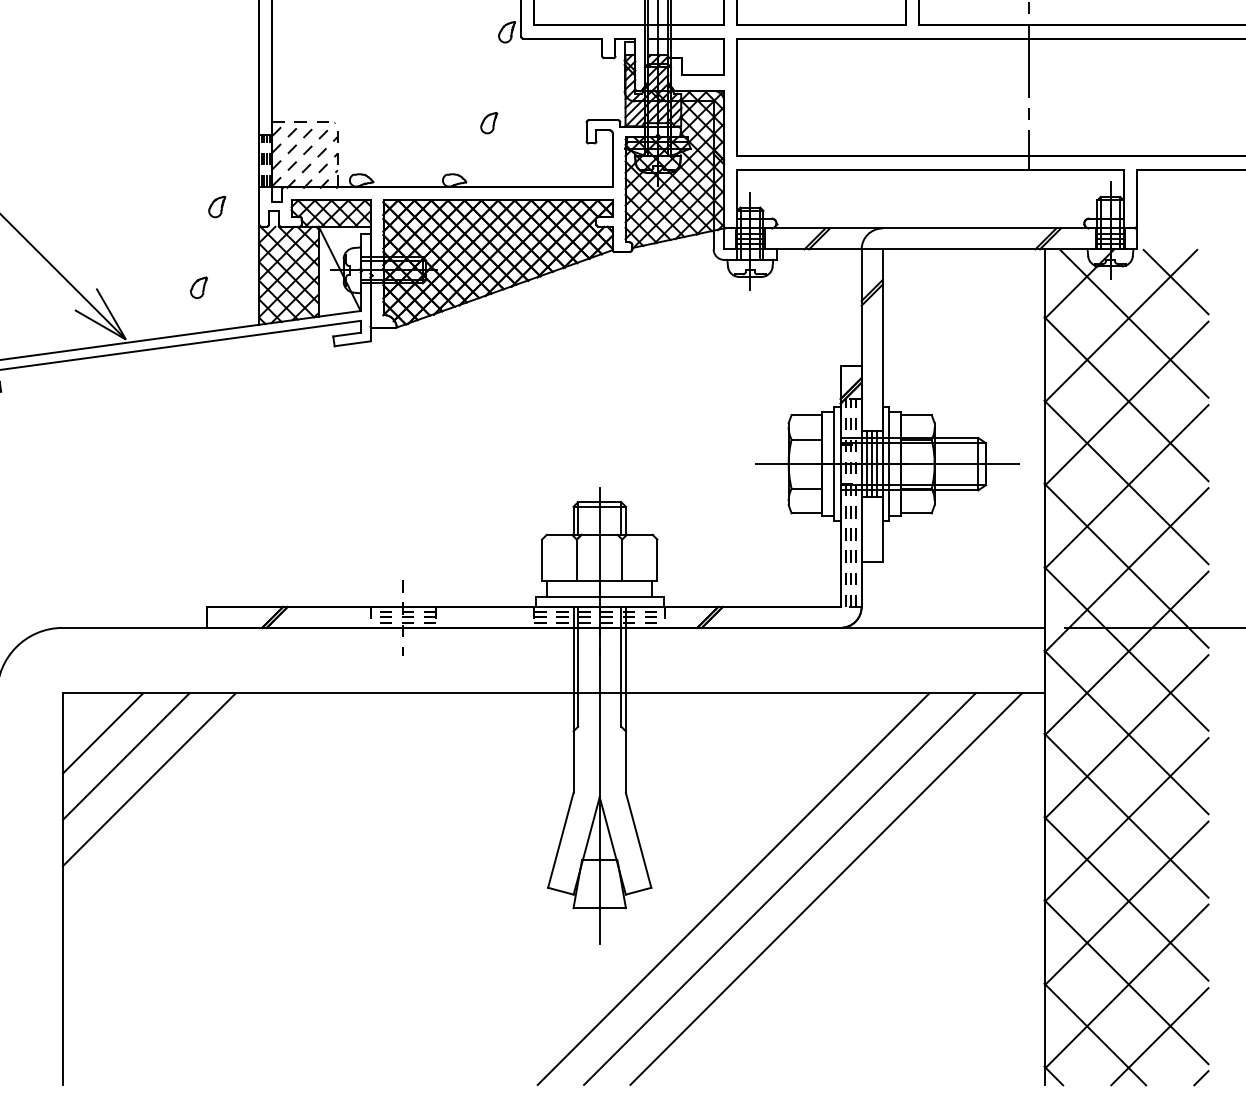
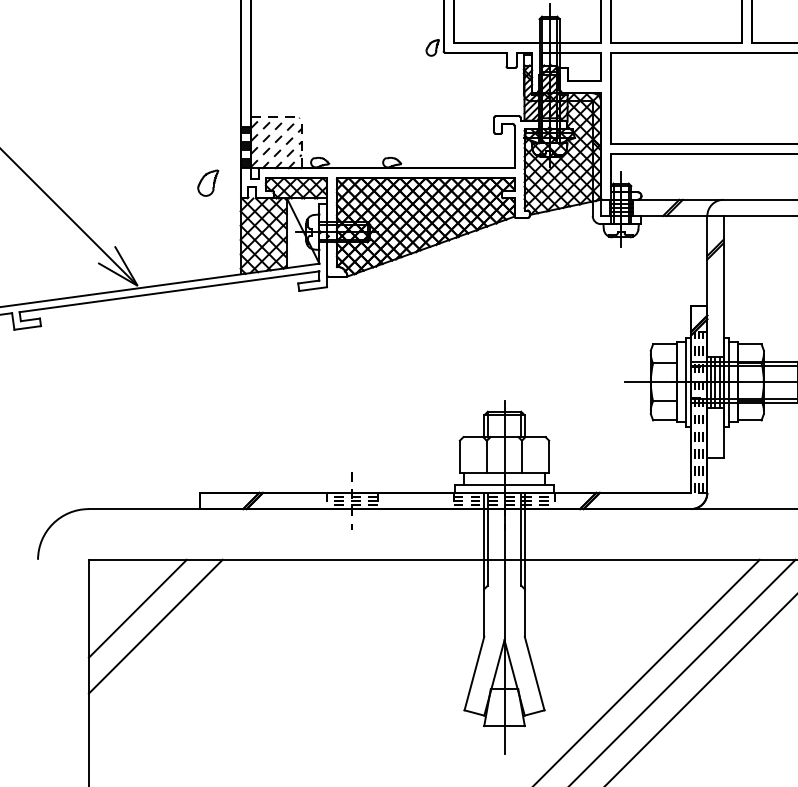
part: (489, 123) -> (419, 118), removed
part: (217, 206) -> (208, 182), size x1.6
part: (198, 287) -> (193, 245), removed
line: (102, 733) -> (119, 590), removed

